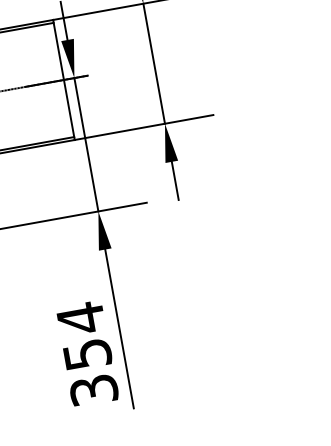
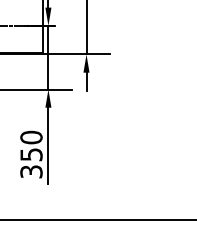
text: (81, 318) -> (31, 137), 354 -> 350

